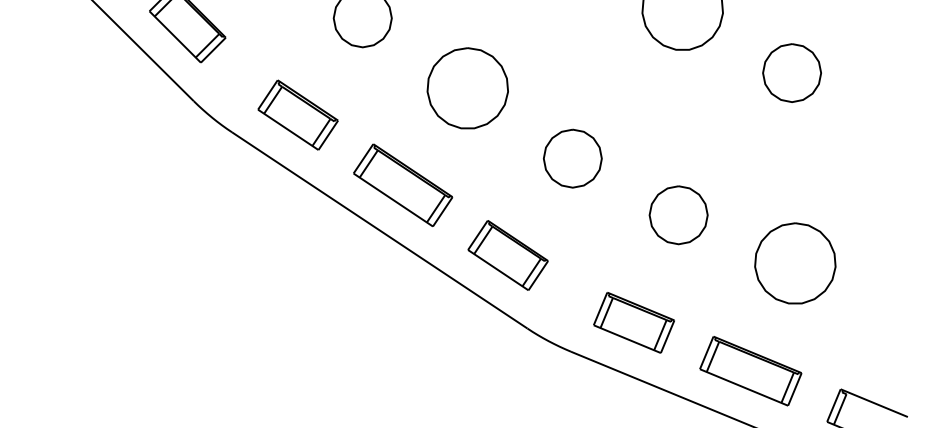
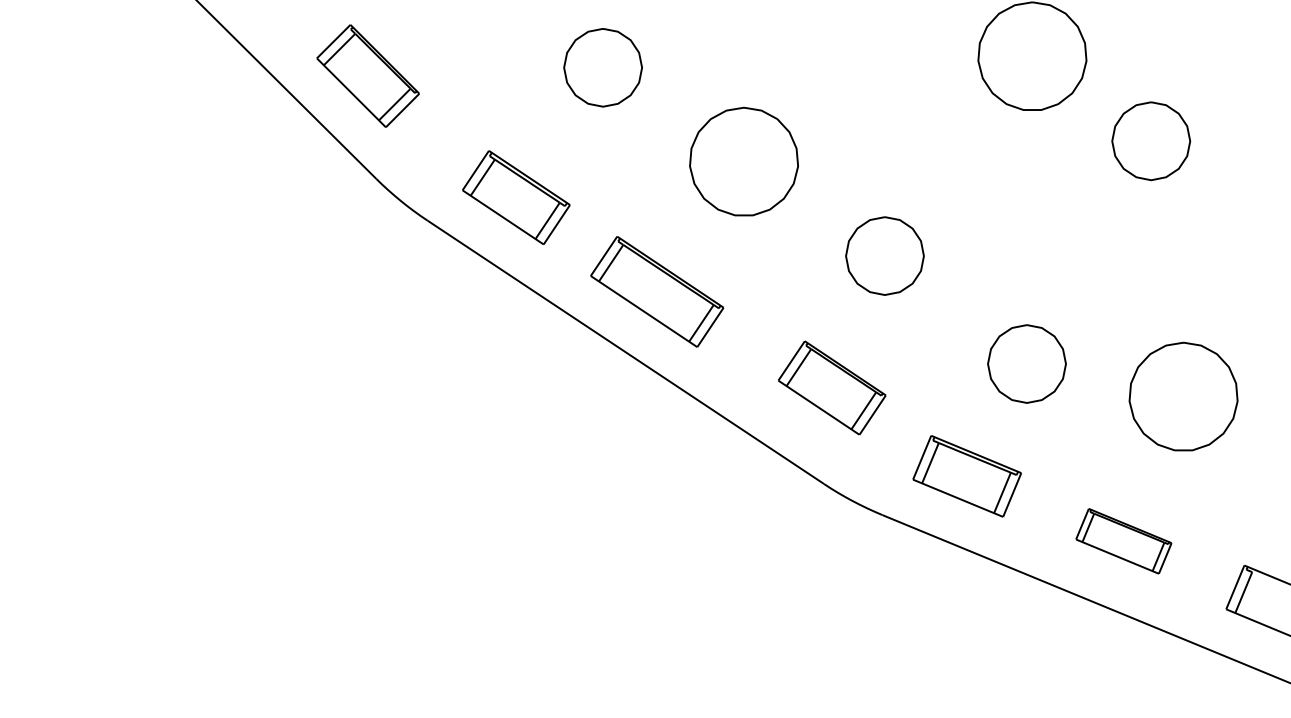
part: (792, 73) -> (1151, 141), moved
part: (678, 214) -> (1026, 363), moved
part: (508, 255) -> (832, 387), moved
part: (750, 371) -> (1123, 541), size x0.7

